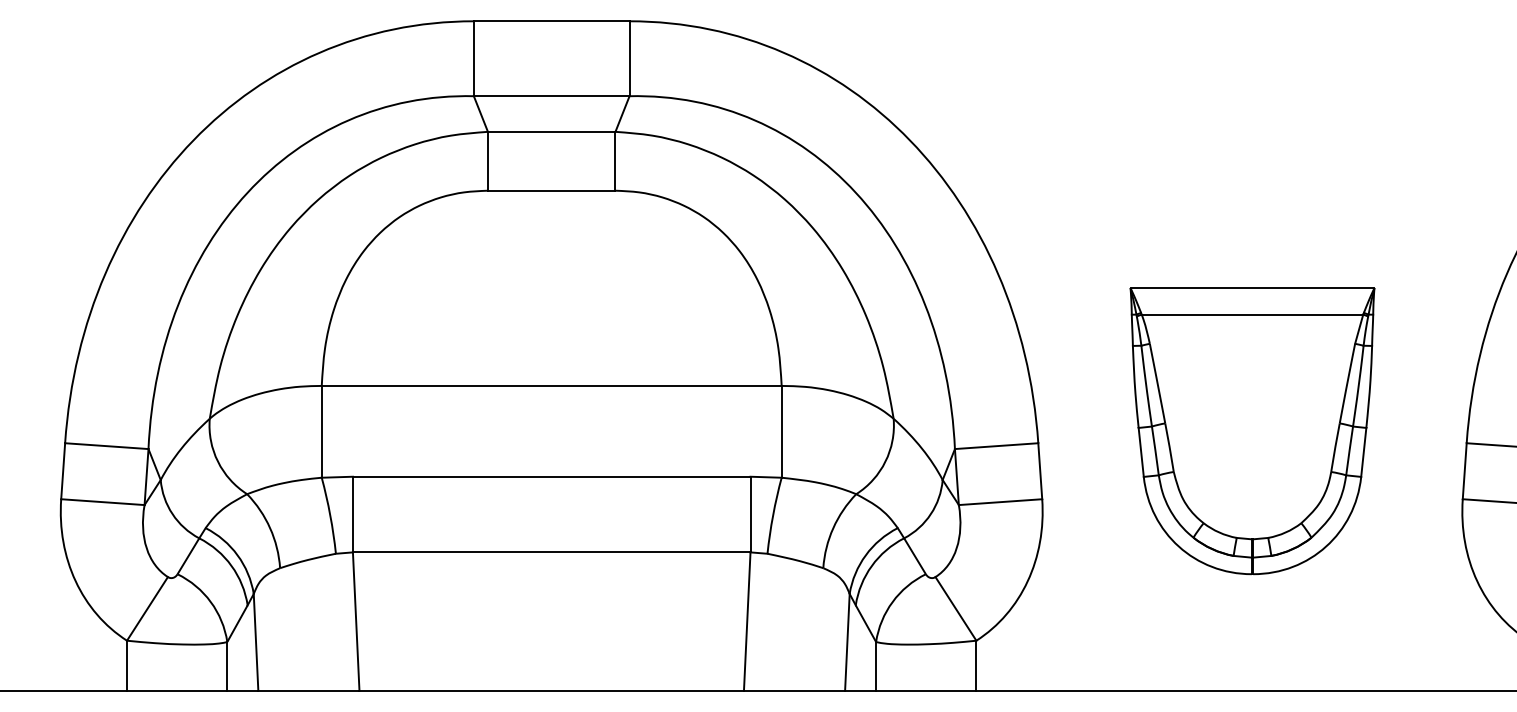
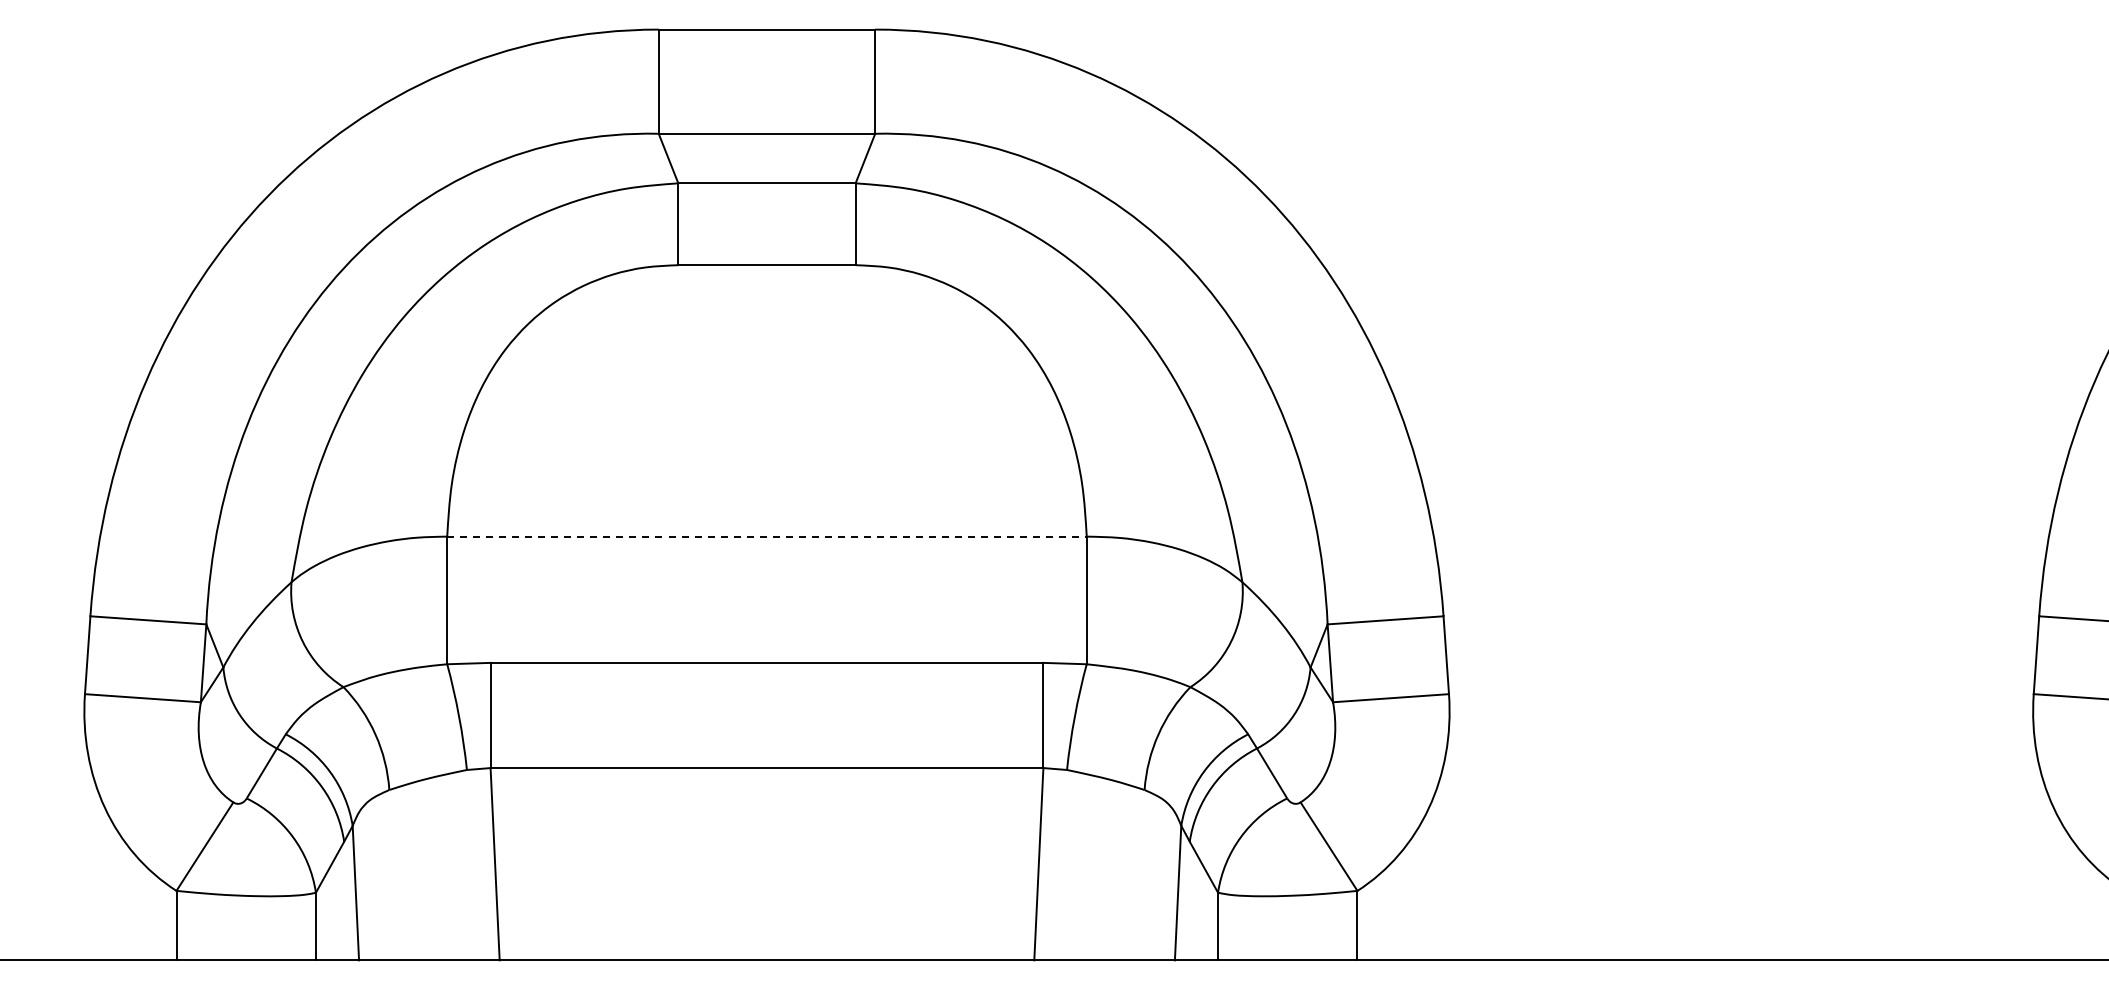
line: (551, 385) -> (766, 536), solid -> dashed
part: (1252, 431) -> (1741, 599), removed

